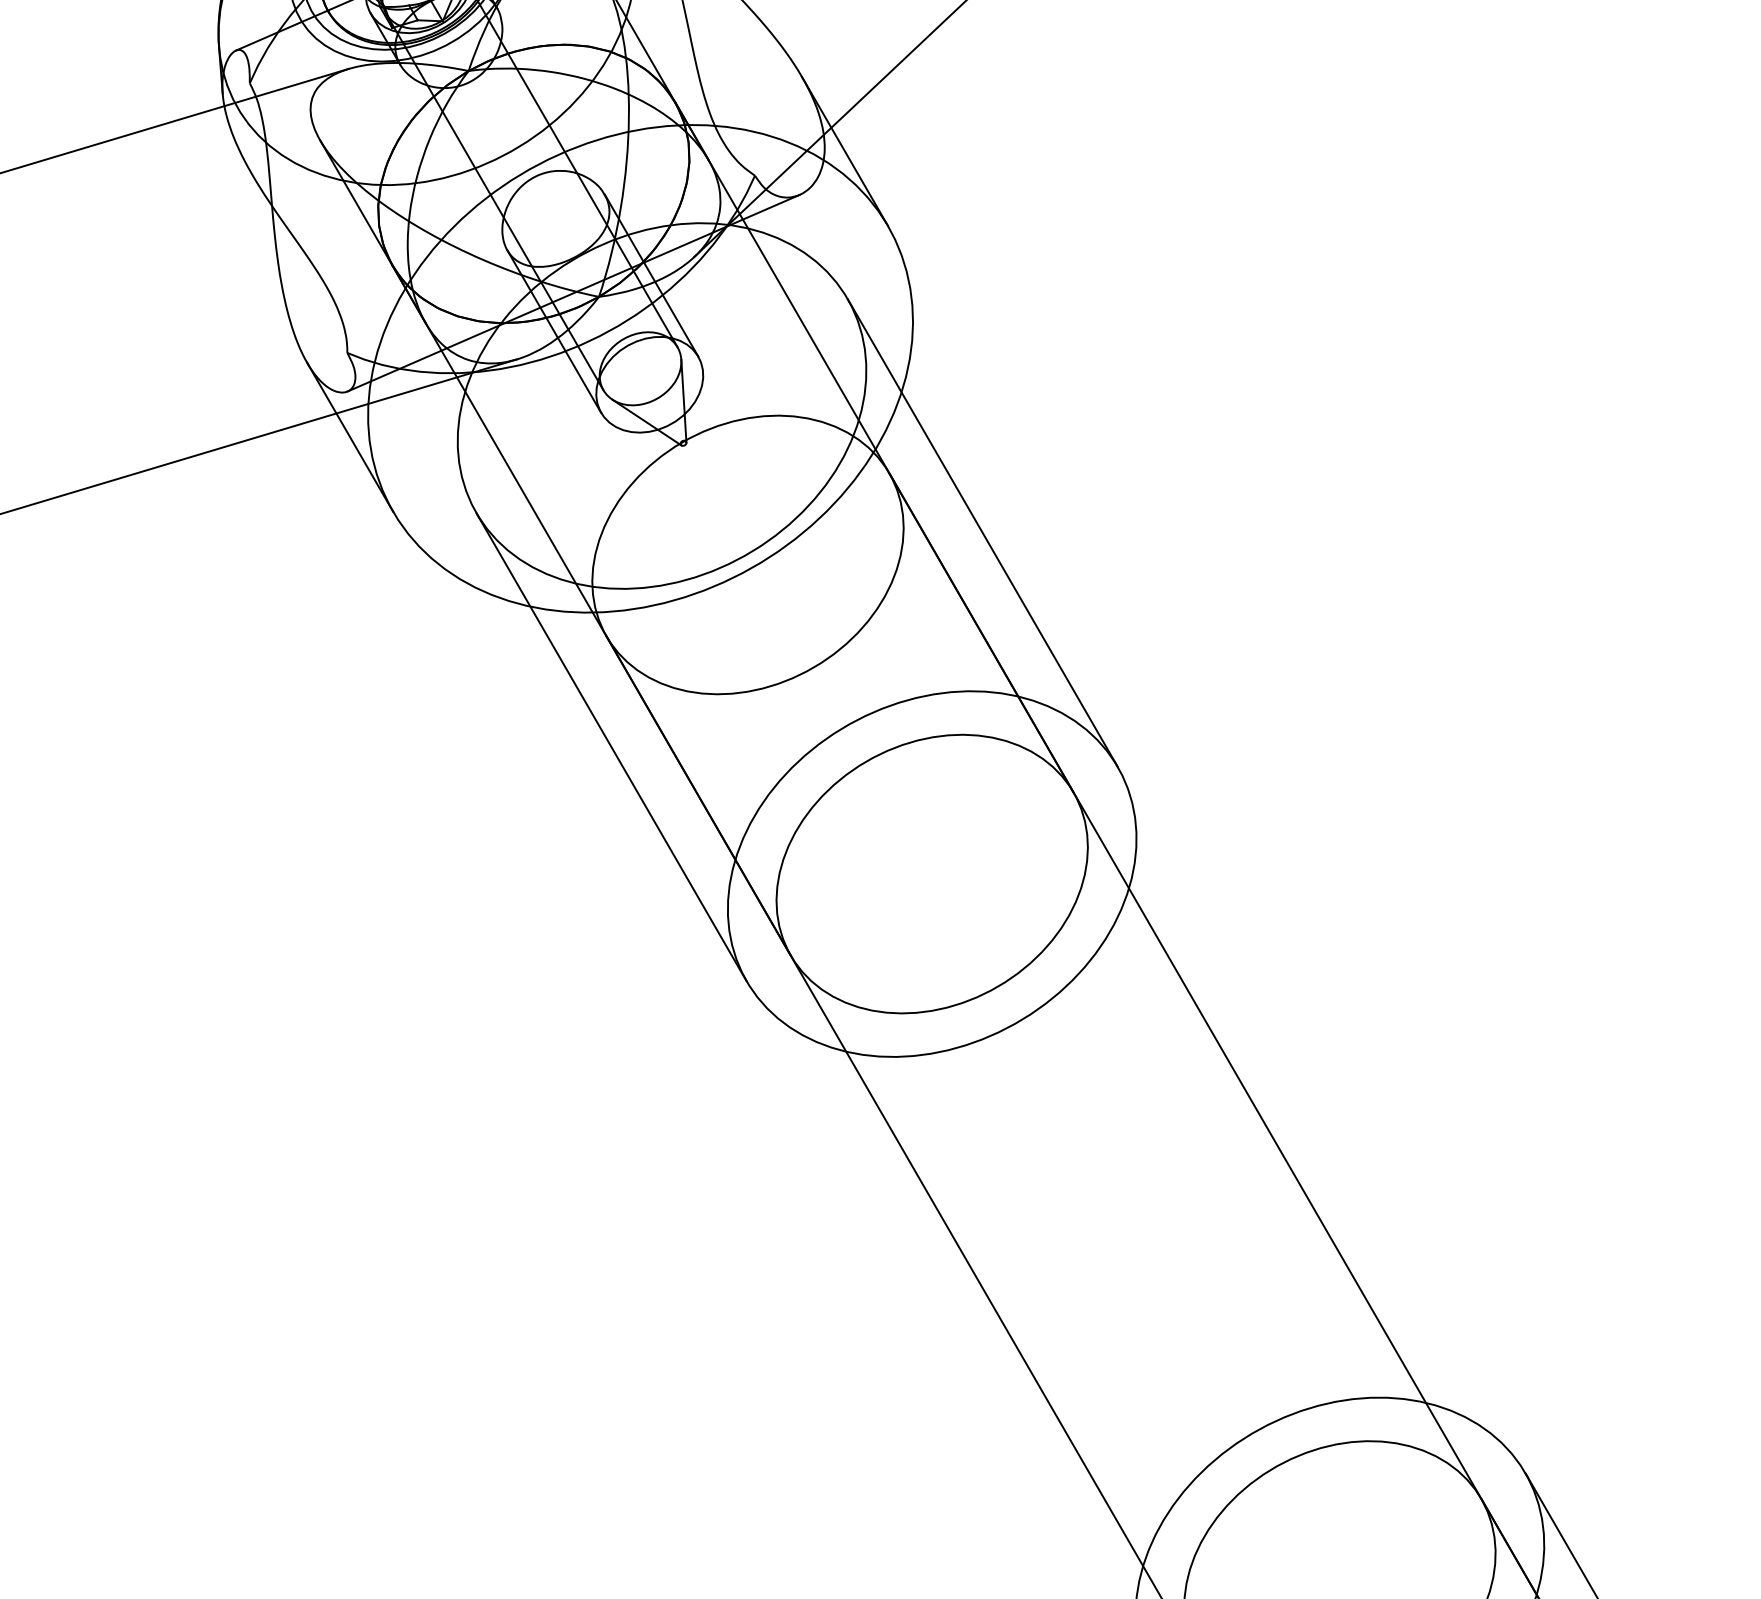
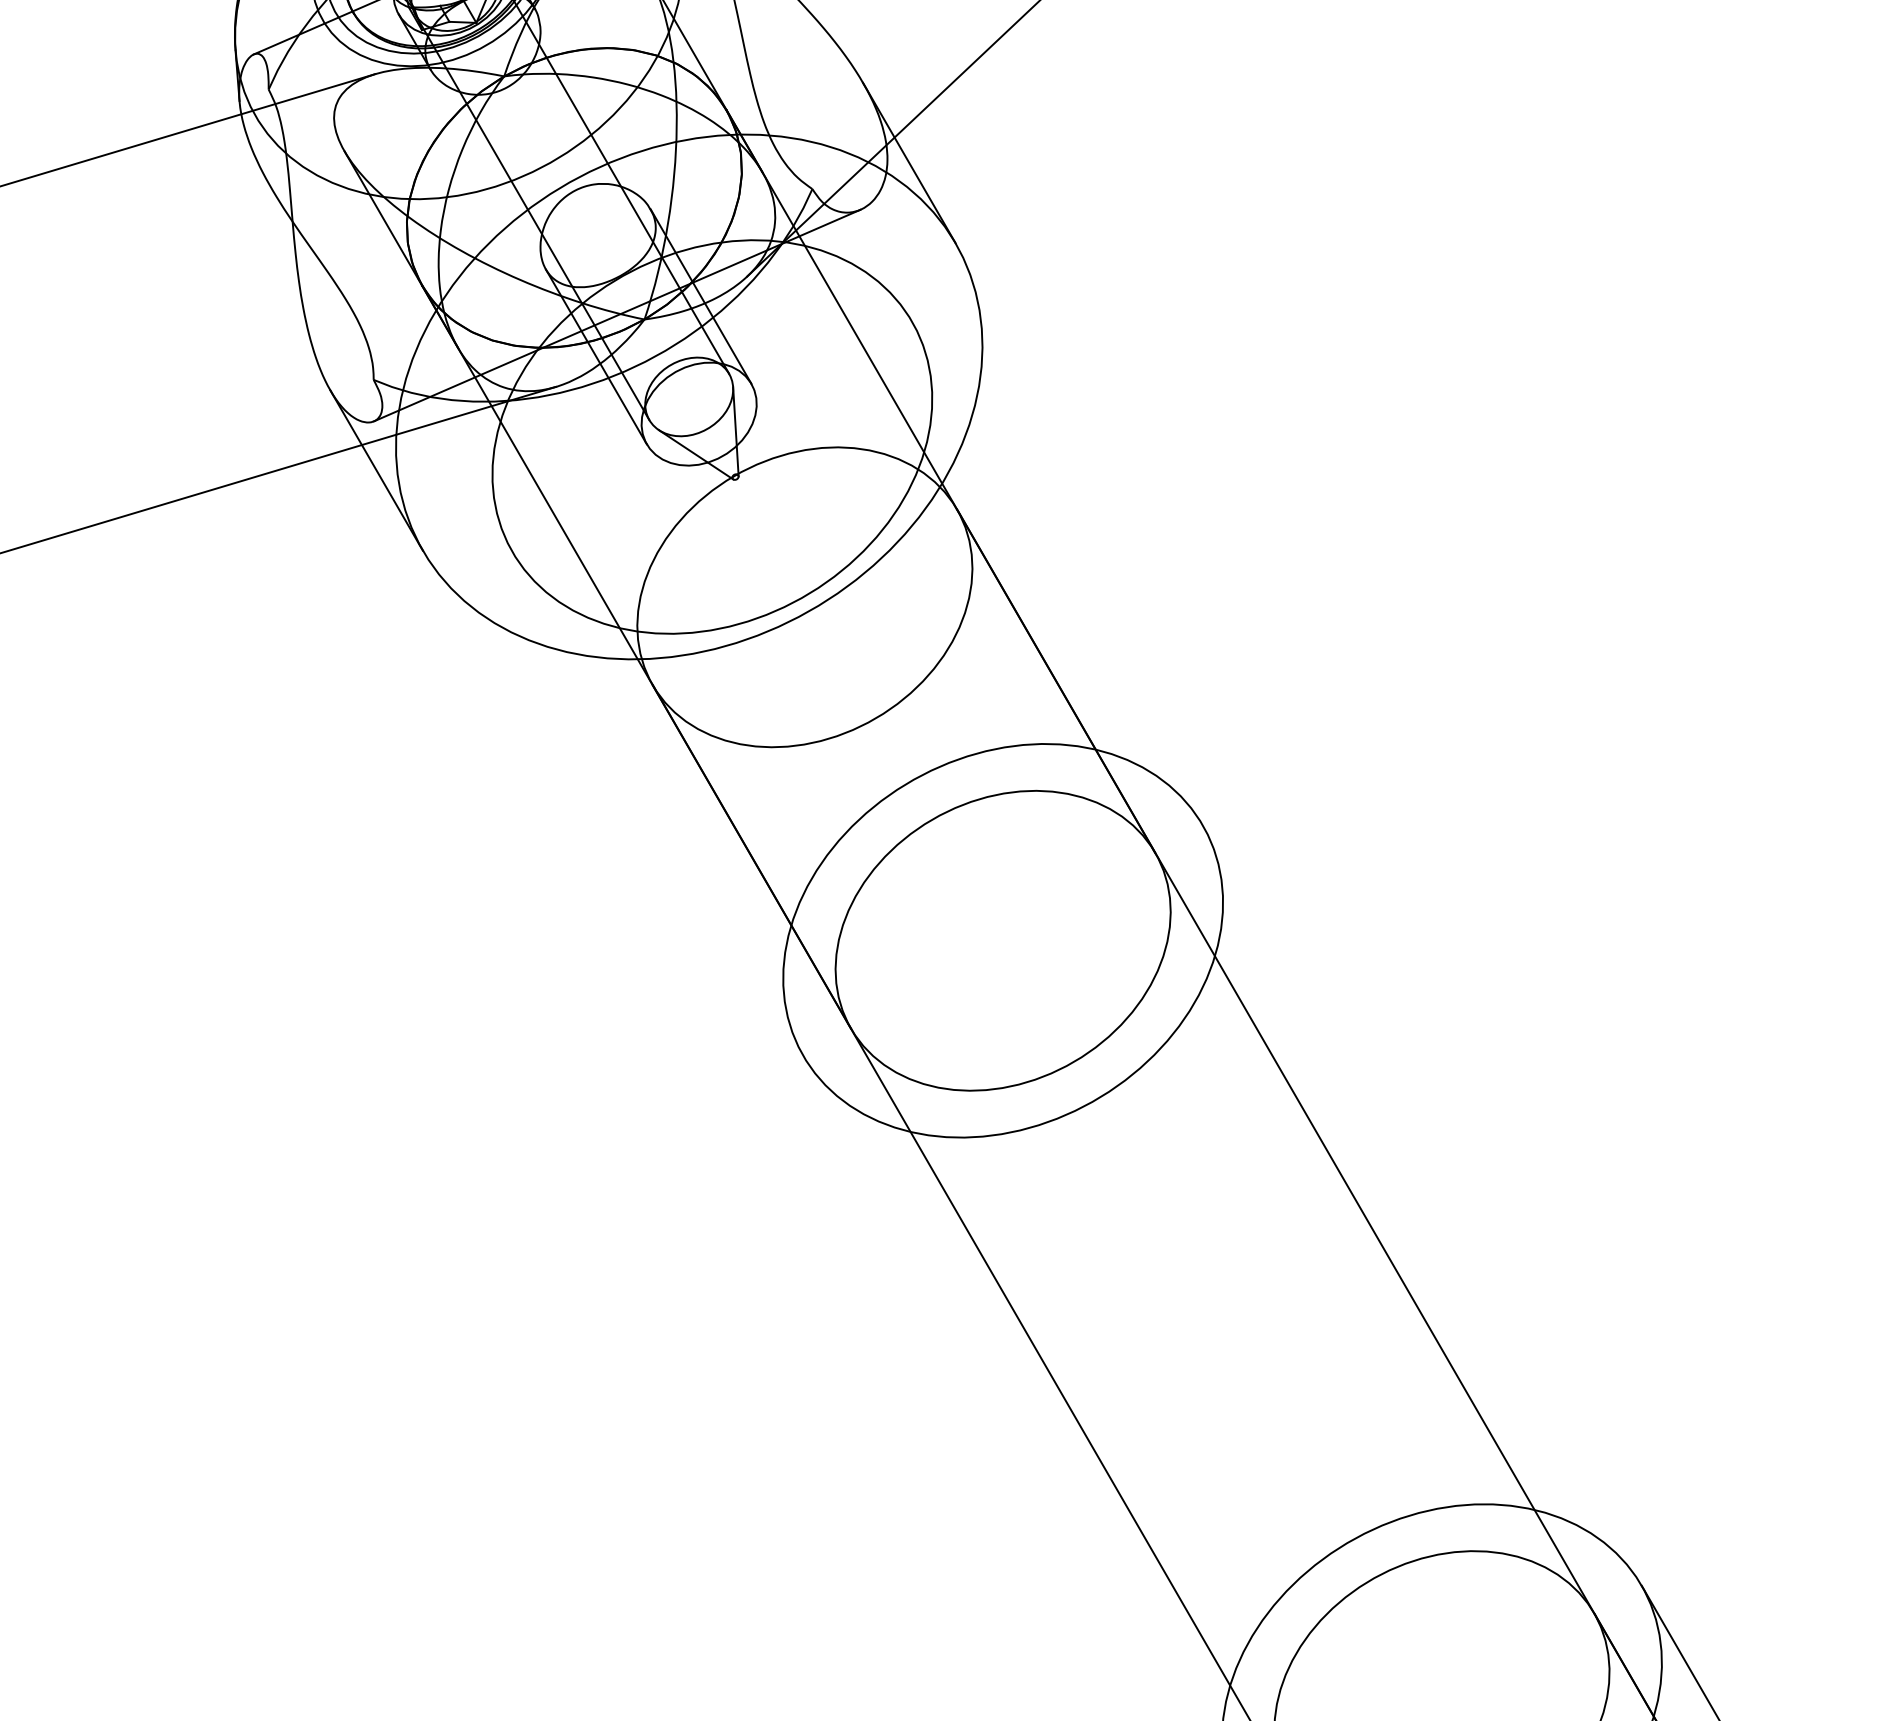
line: (982, 532) -> (1057, 573), removed
line: (611, 747) -> (657, 804), removed

